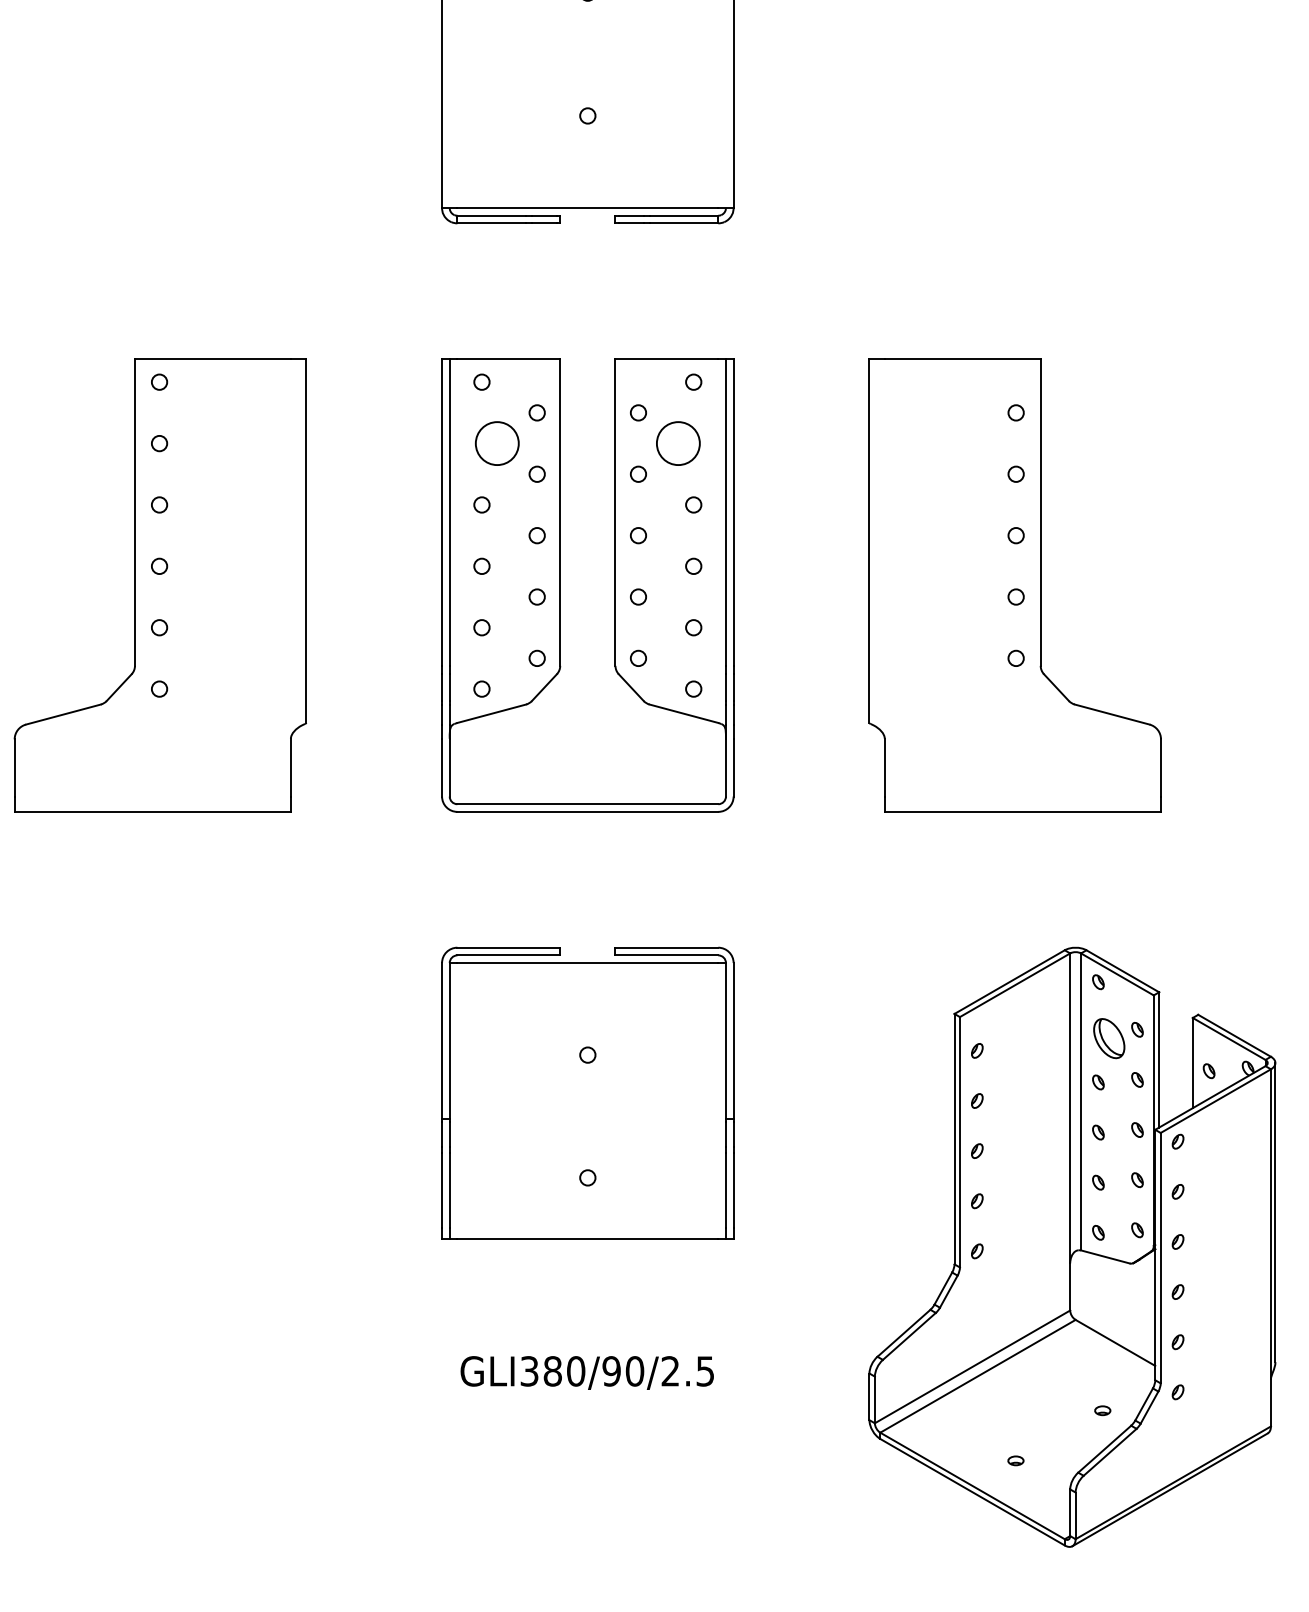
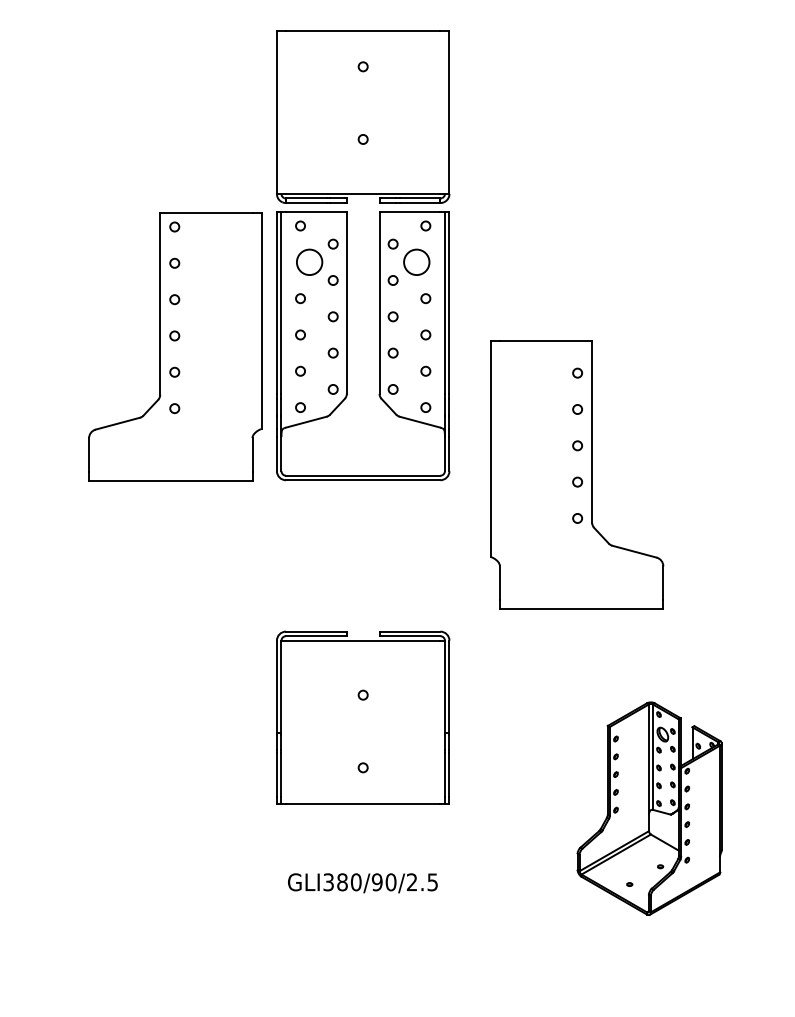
part: (160, 584) -> (175, 346), moved
part: (1015, 584) -> (577, 474), moved
part: (561, 585) -> (347, 346), moved
part: (1071, 1246) -> (649, 808), size x0.6

